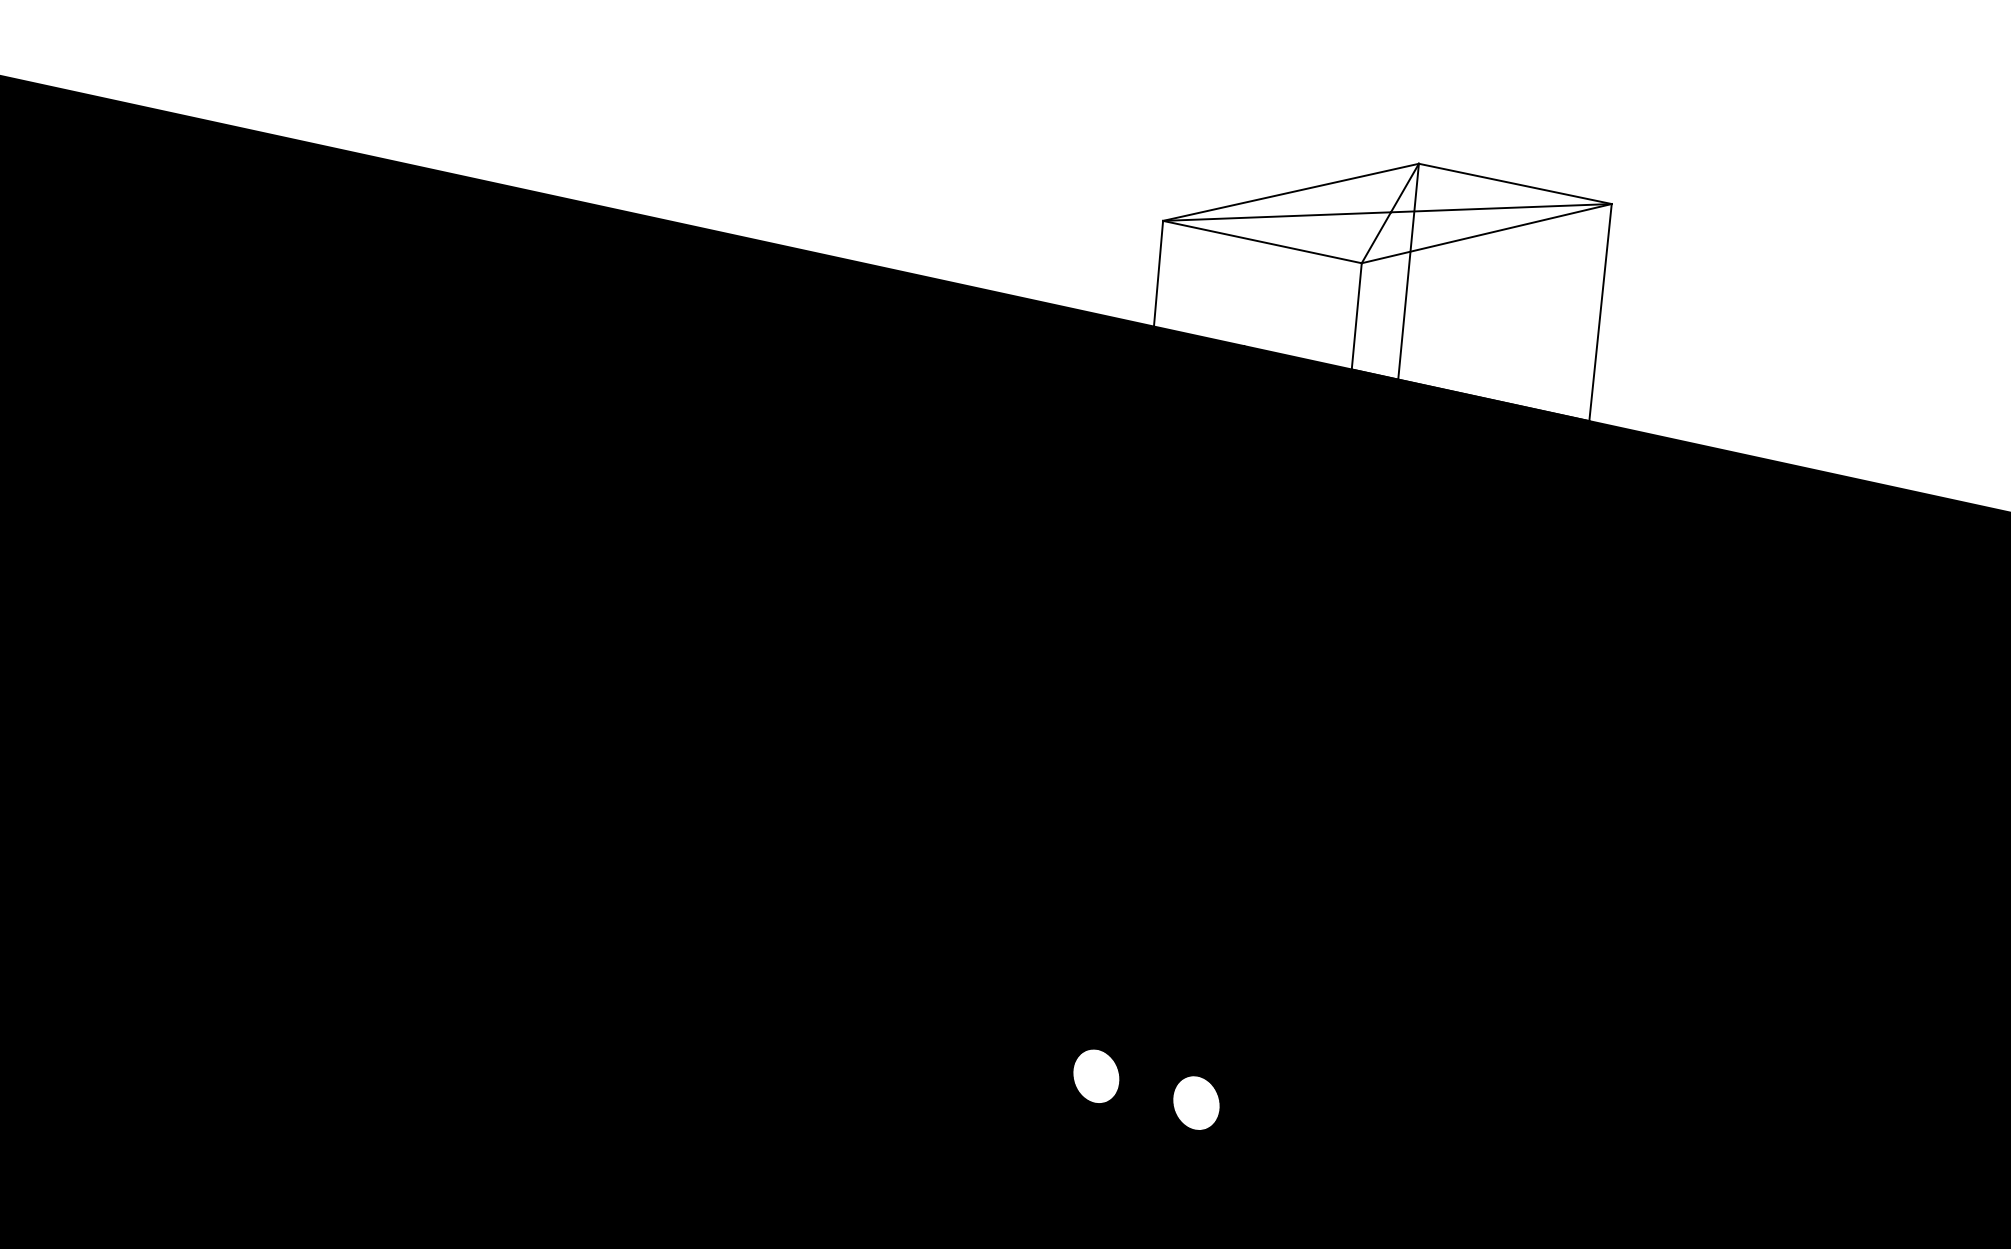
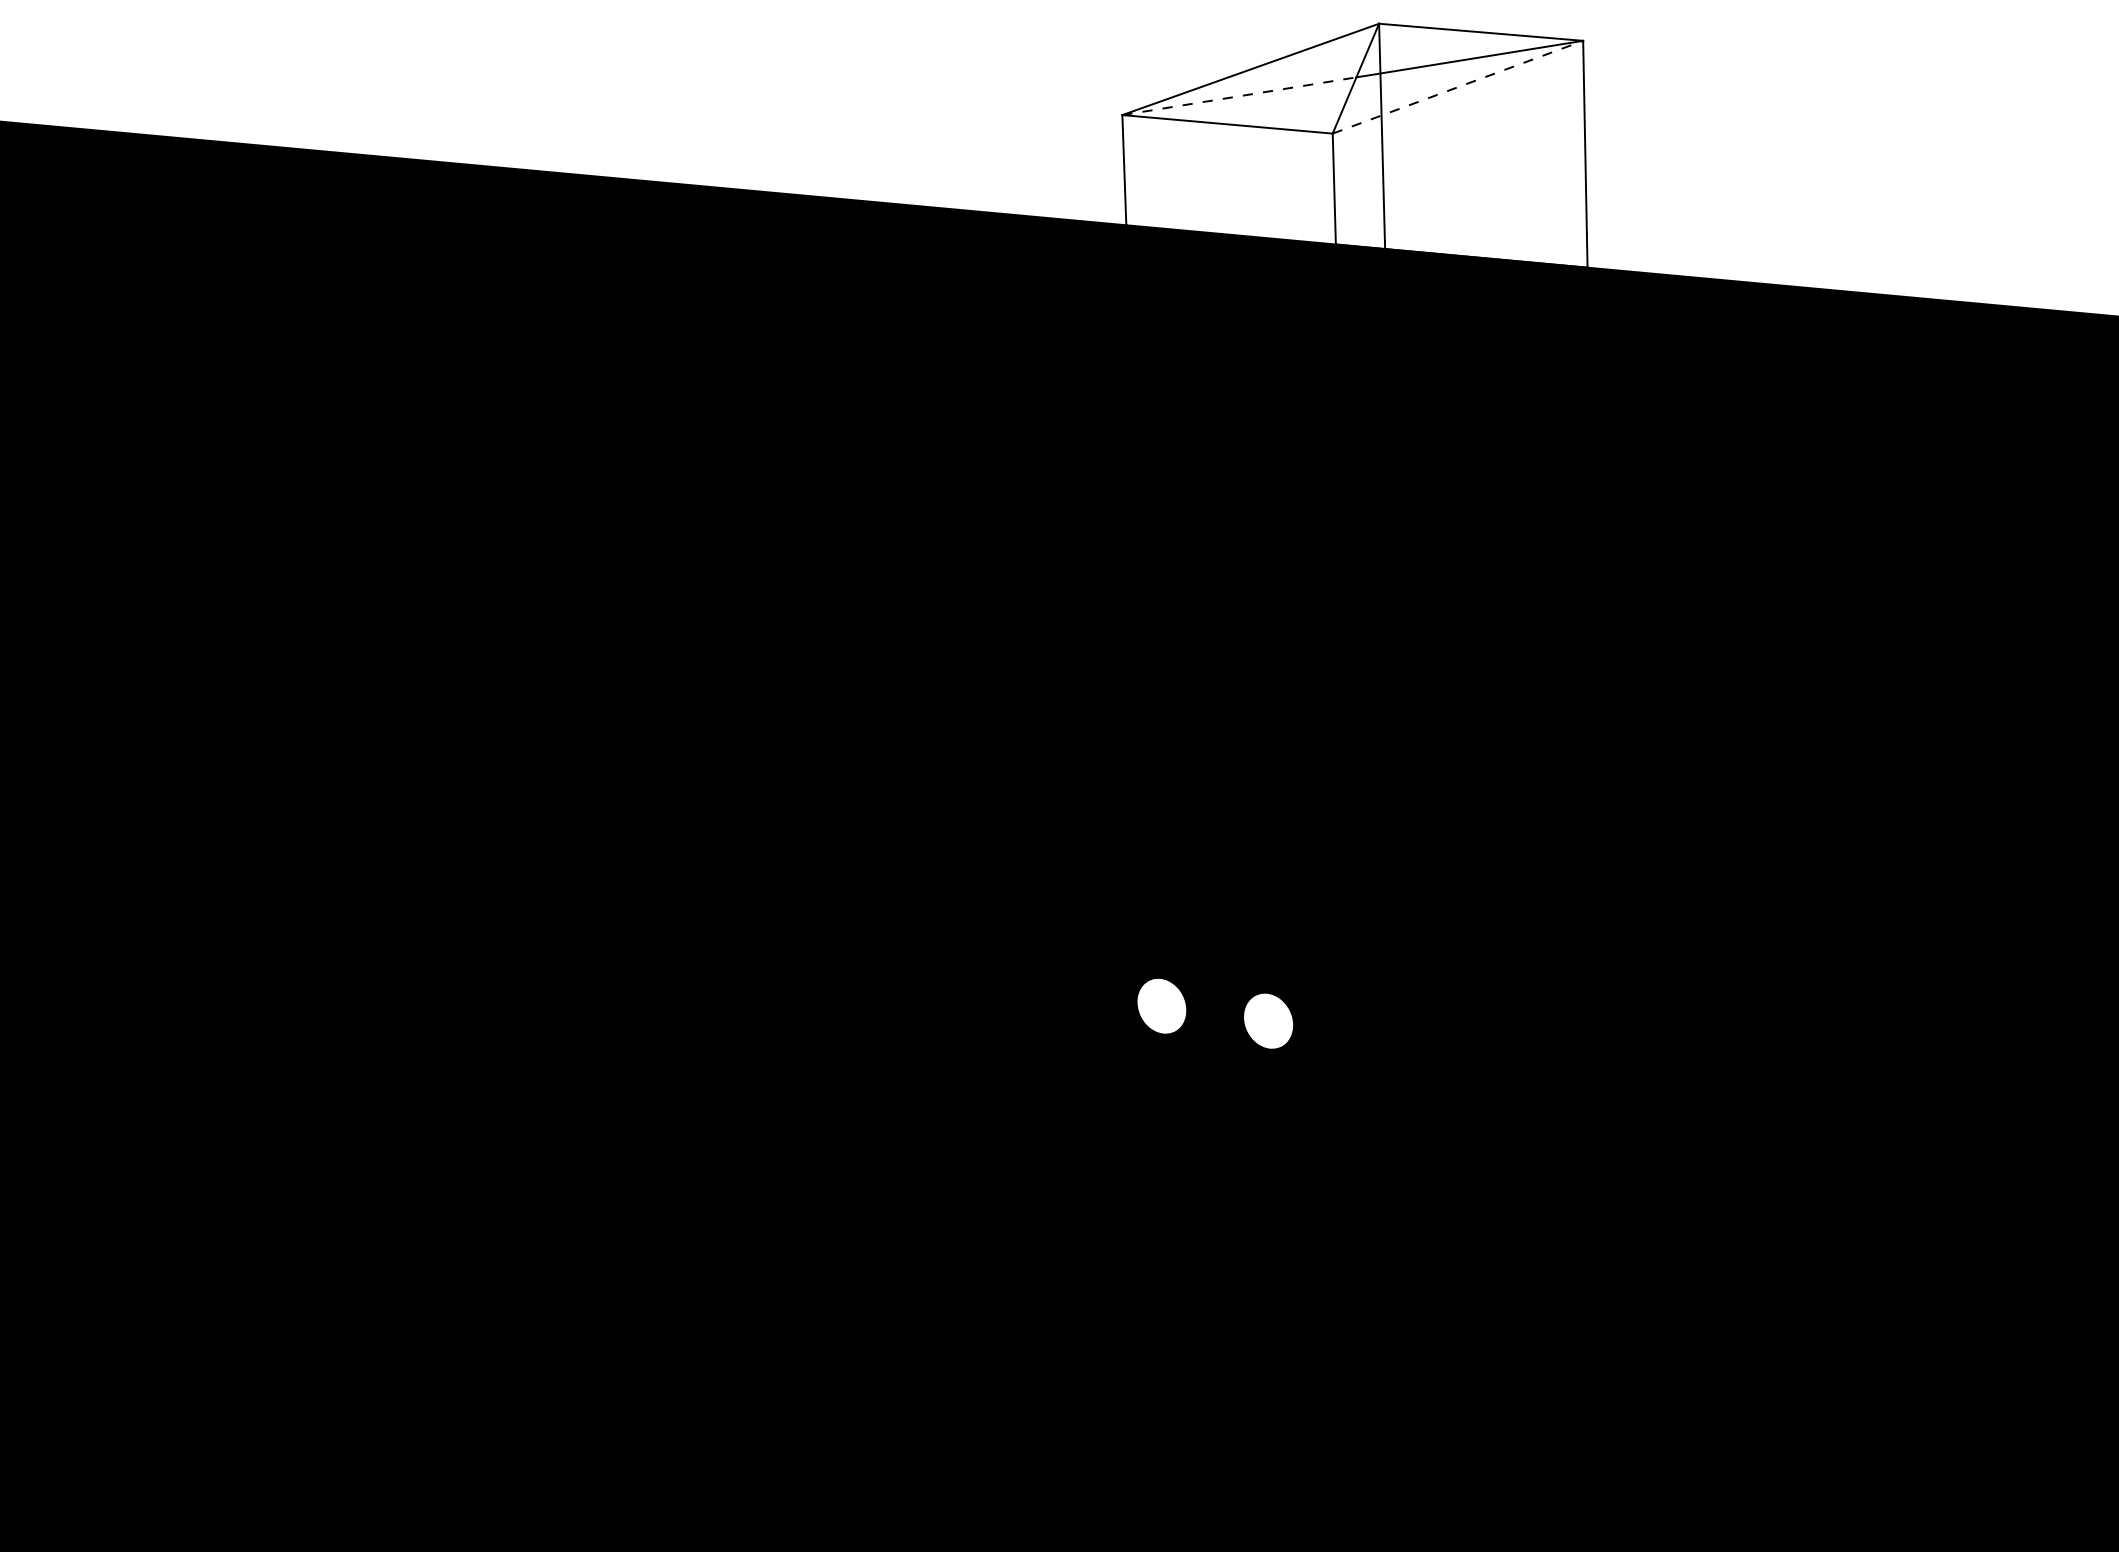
line: (1277, 216) -> (1239, 96), solid -> dashed
line: (1486, 233) -> (1457, 87), solid -> dashed

